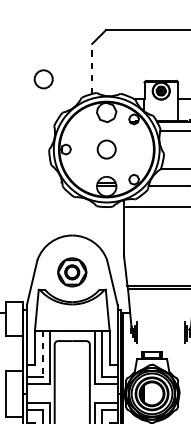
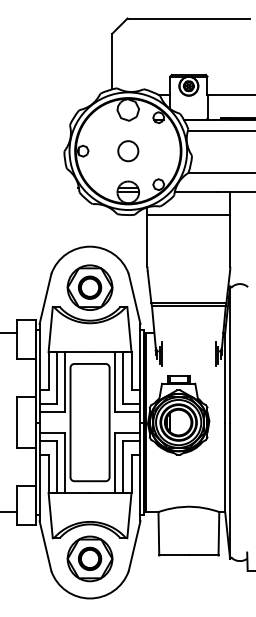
line: (92, 68) -> (112, 61), dashed -> solid
circle: (43, 79) -> (58, 73), removed
part: (71, 272) -> (89, 287), size x1.43
line: (42, 354) -> (57, 378), dashed -> solid

